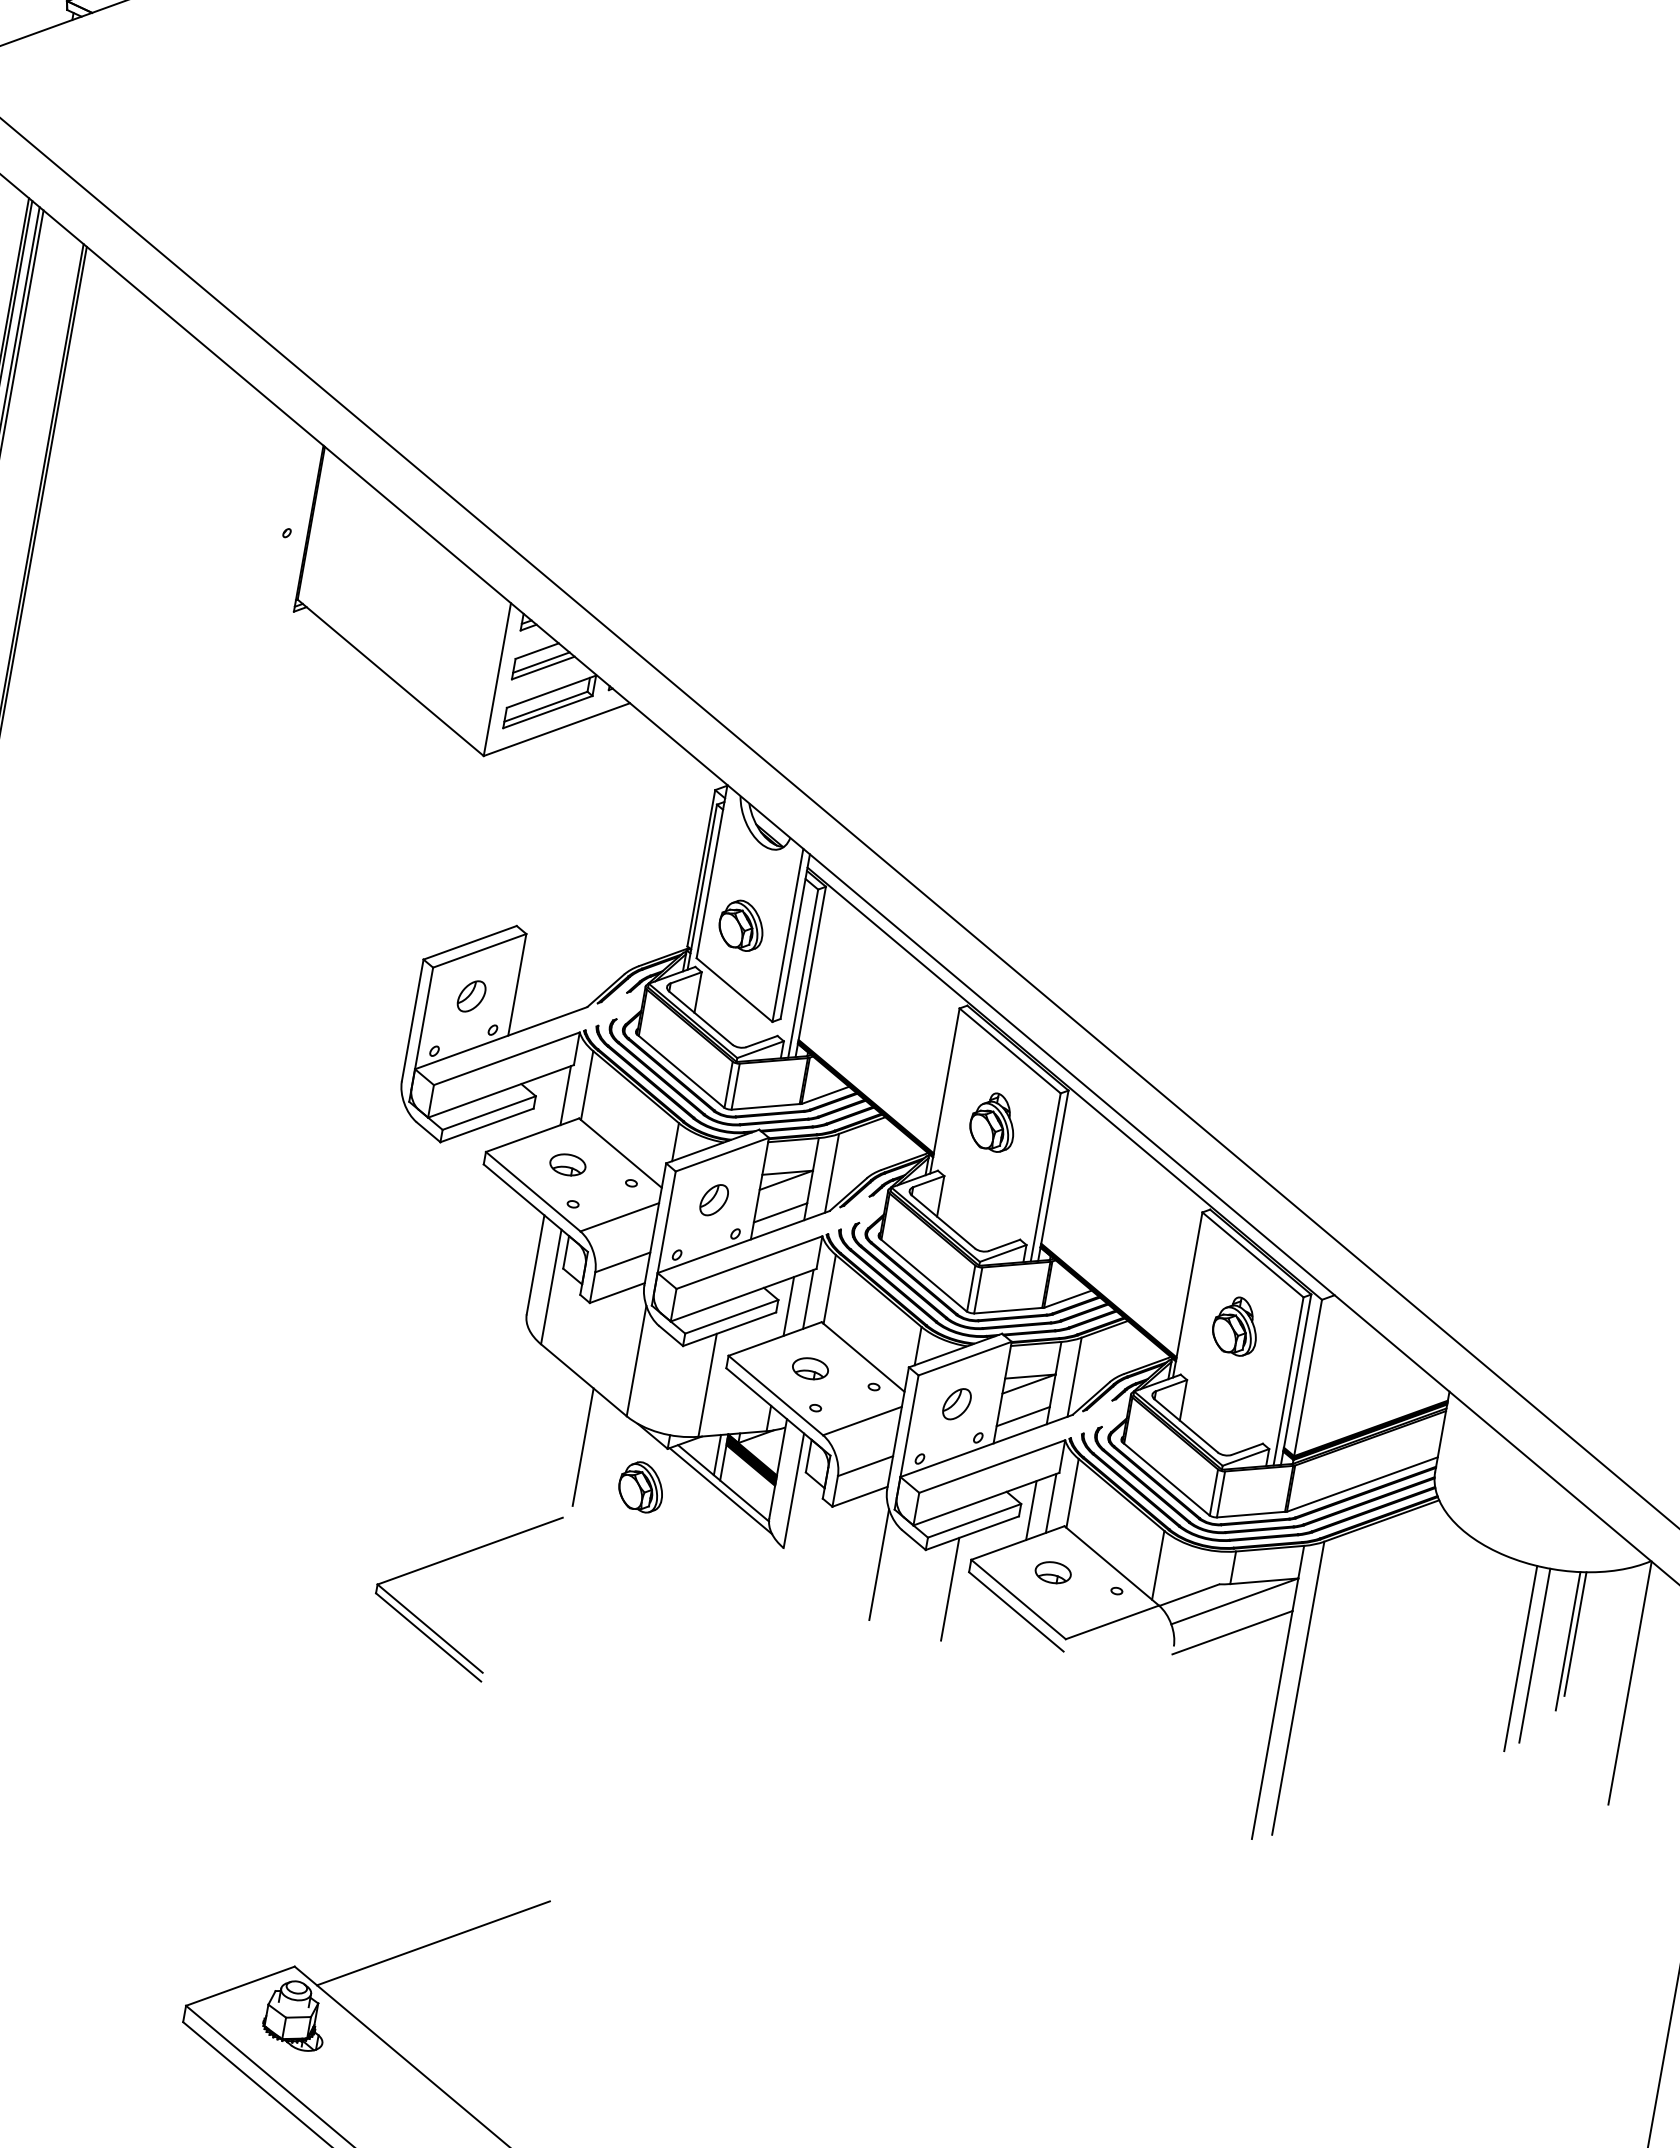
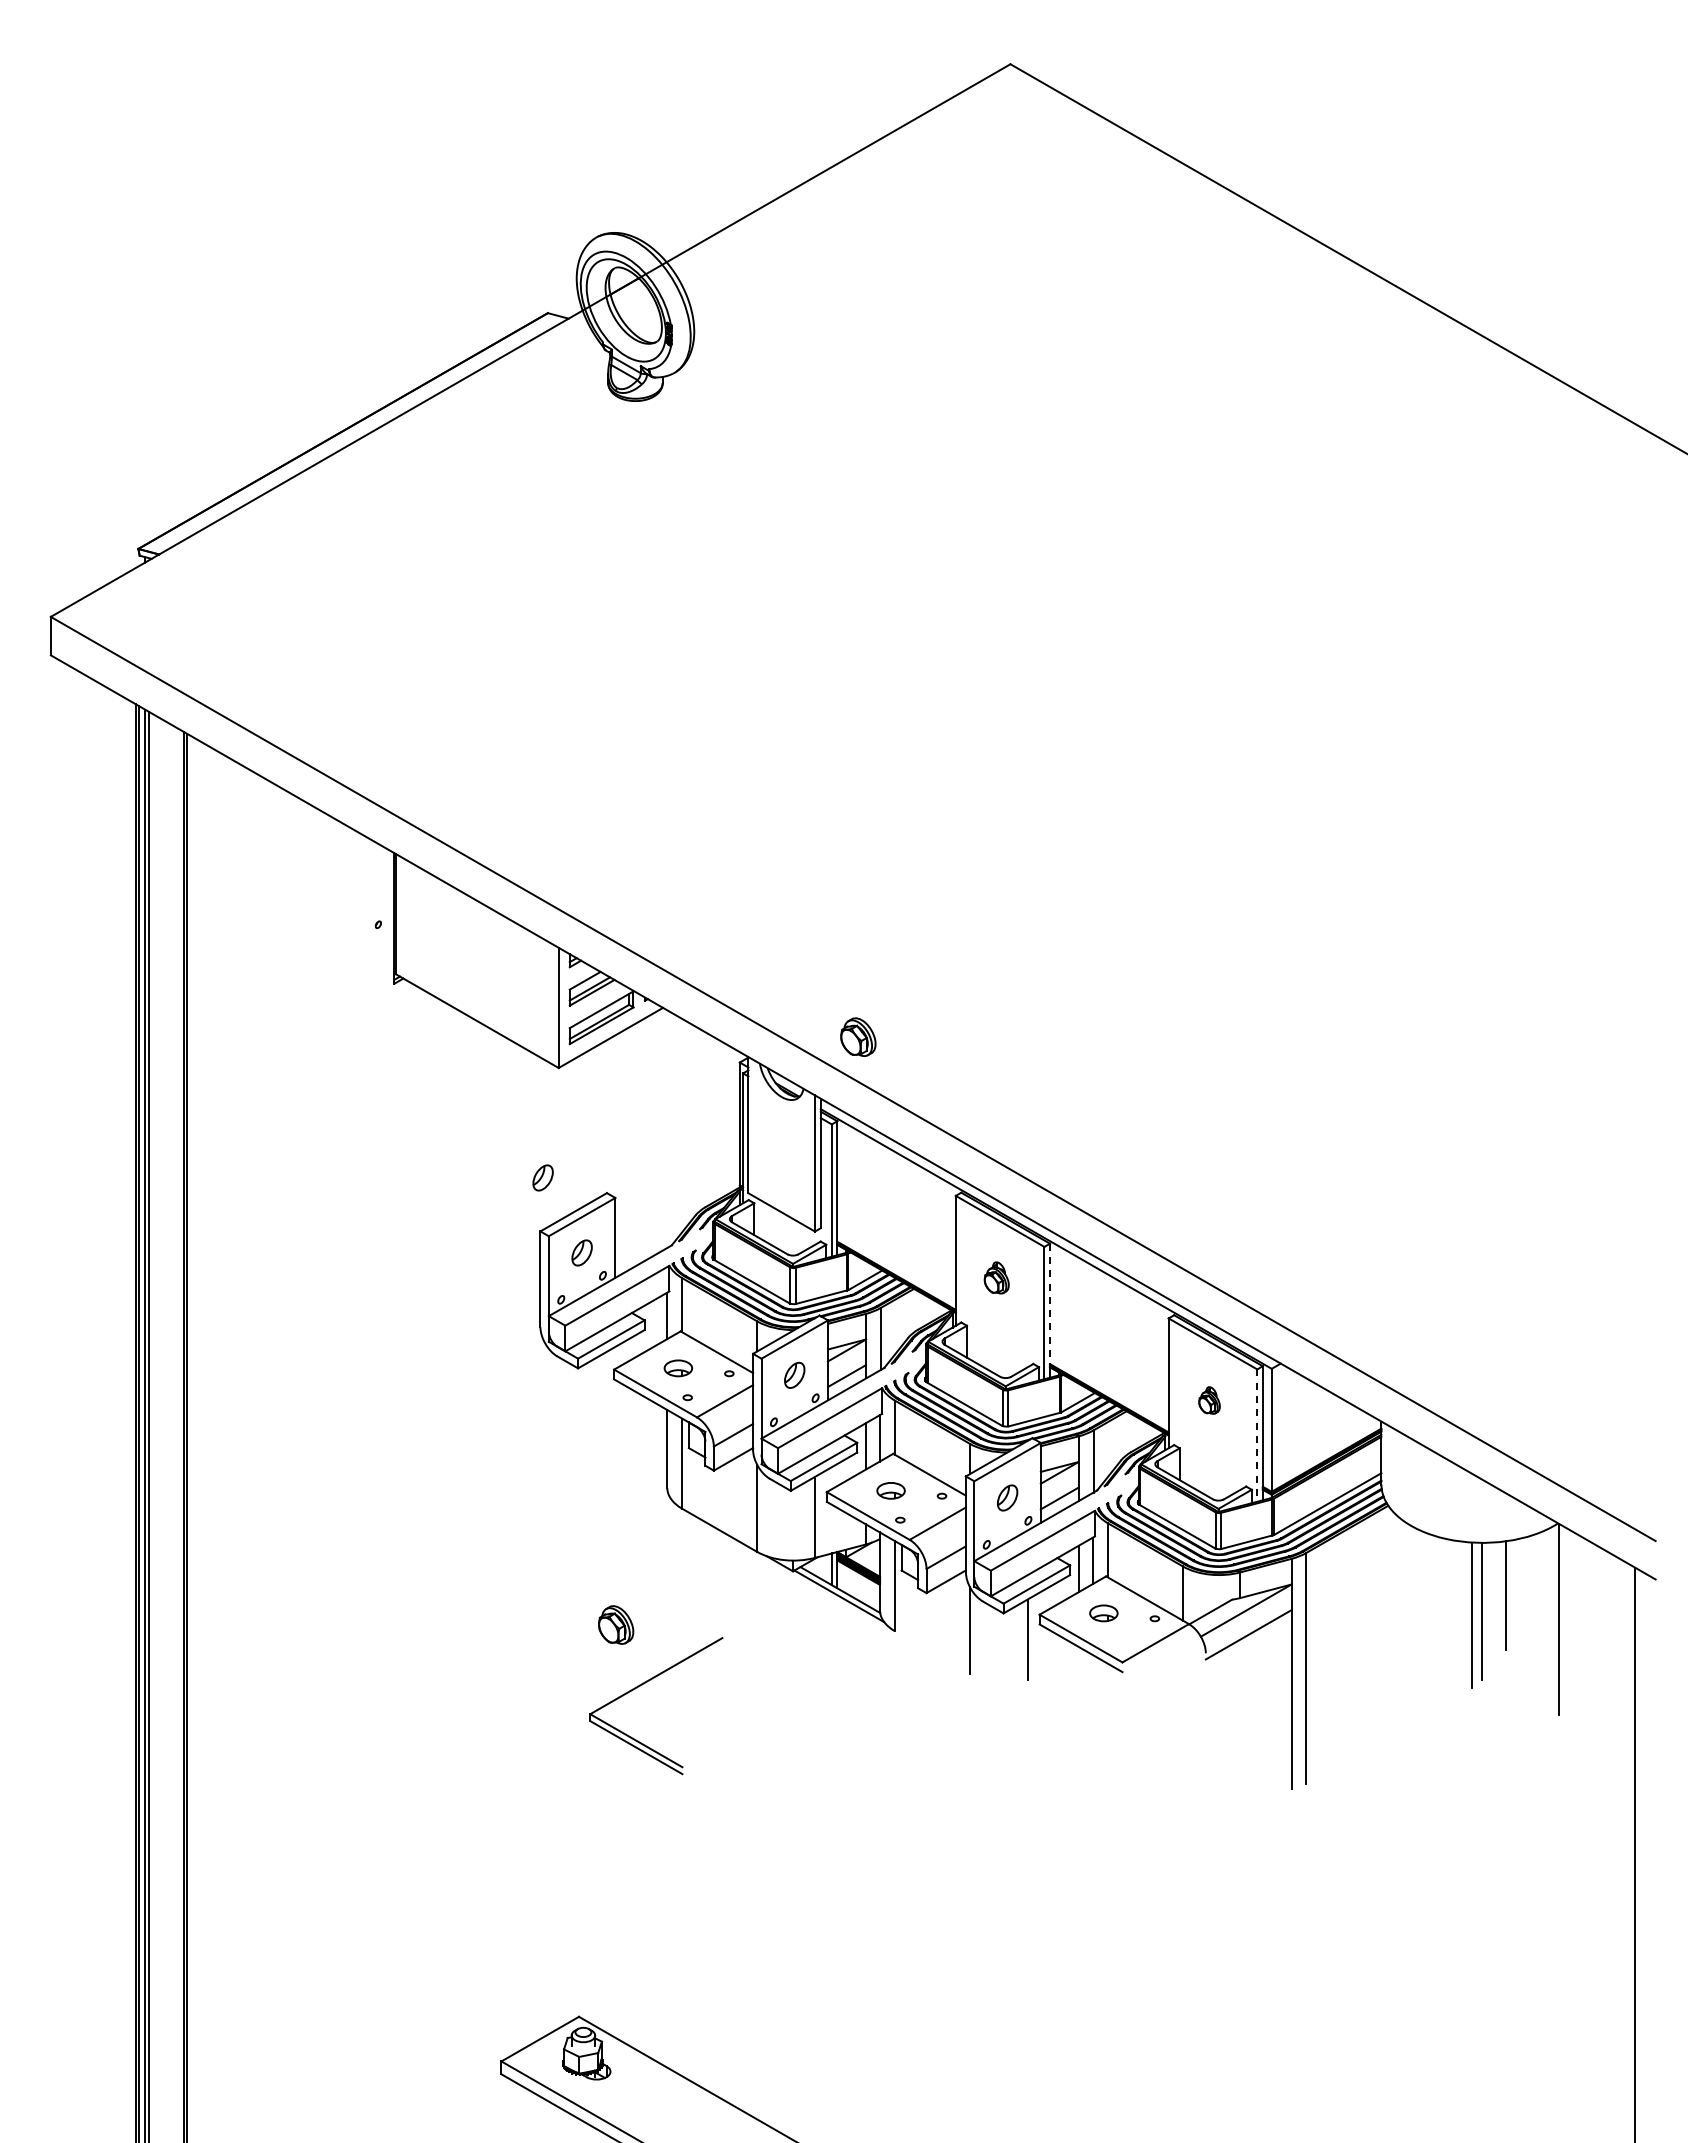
part: (438, 891) -> (542, 1177), added
part: (741, 924) -> (858, 1036), moved
part: (992, 1121) -> (996, 1277), size x0.7
line: (1055, 1169) -> (1050, 1305), solid -> dashed
part: (1235, 1326) -> (1209, 1400), size x0.6
line: (1288, 1382) -> (1257, 1436), solid -> dashed
line: (583, 1447) -> (728, 1581), removed
part: (641, 1486) -> (616, 1624), moved
line: (1575, 1633) -> (1510, 1588), removed
line: (433, 1943) -> (681, 1980), removed

